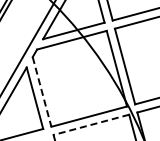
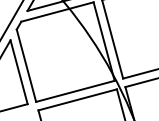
line: (42, 92) -> (26, 66), dashed -> solid
line: (90, 124) -> (76, 99), dashed -> solid

